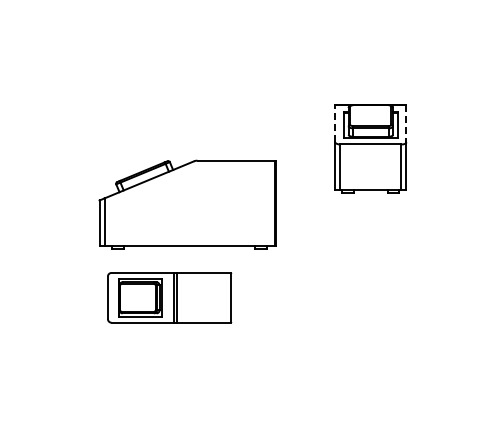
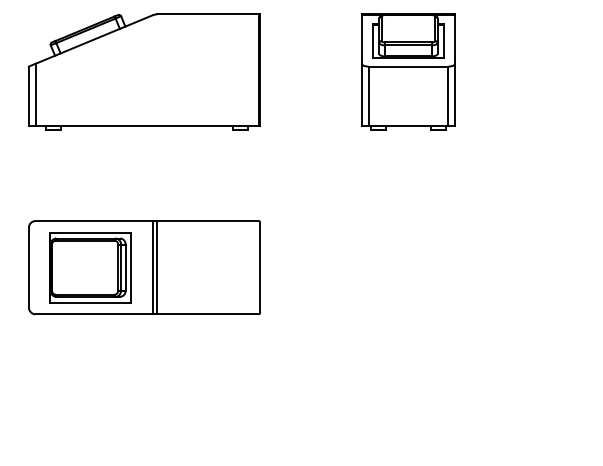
line: (335, 123) -> (362, 39), dashed -> solid
line: (406, 123) -> (455, 39), dashed -> solid
part: (187, 204) -> (144, 71), moved
part: (169, 297) -> (144, 267), size x1.43

